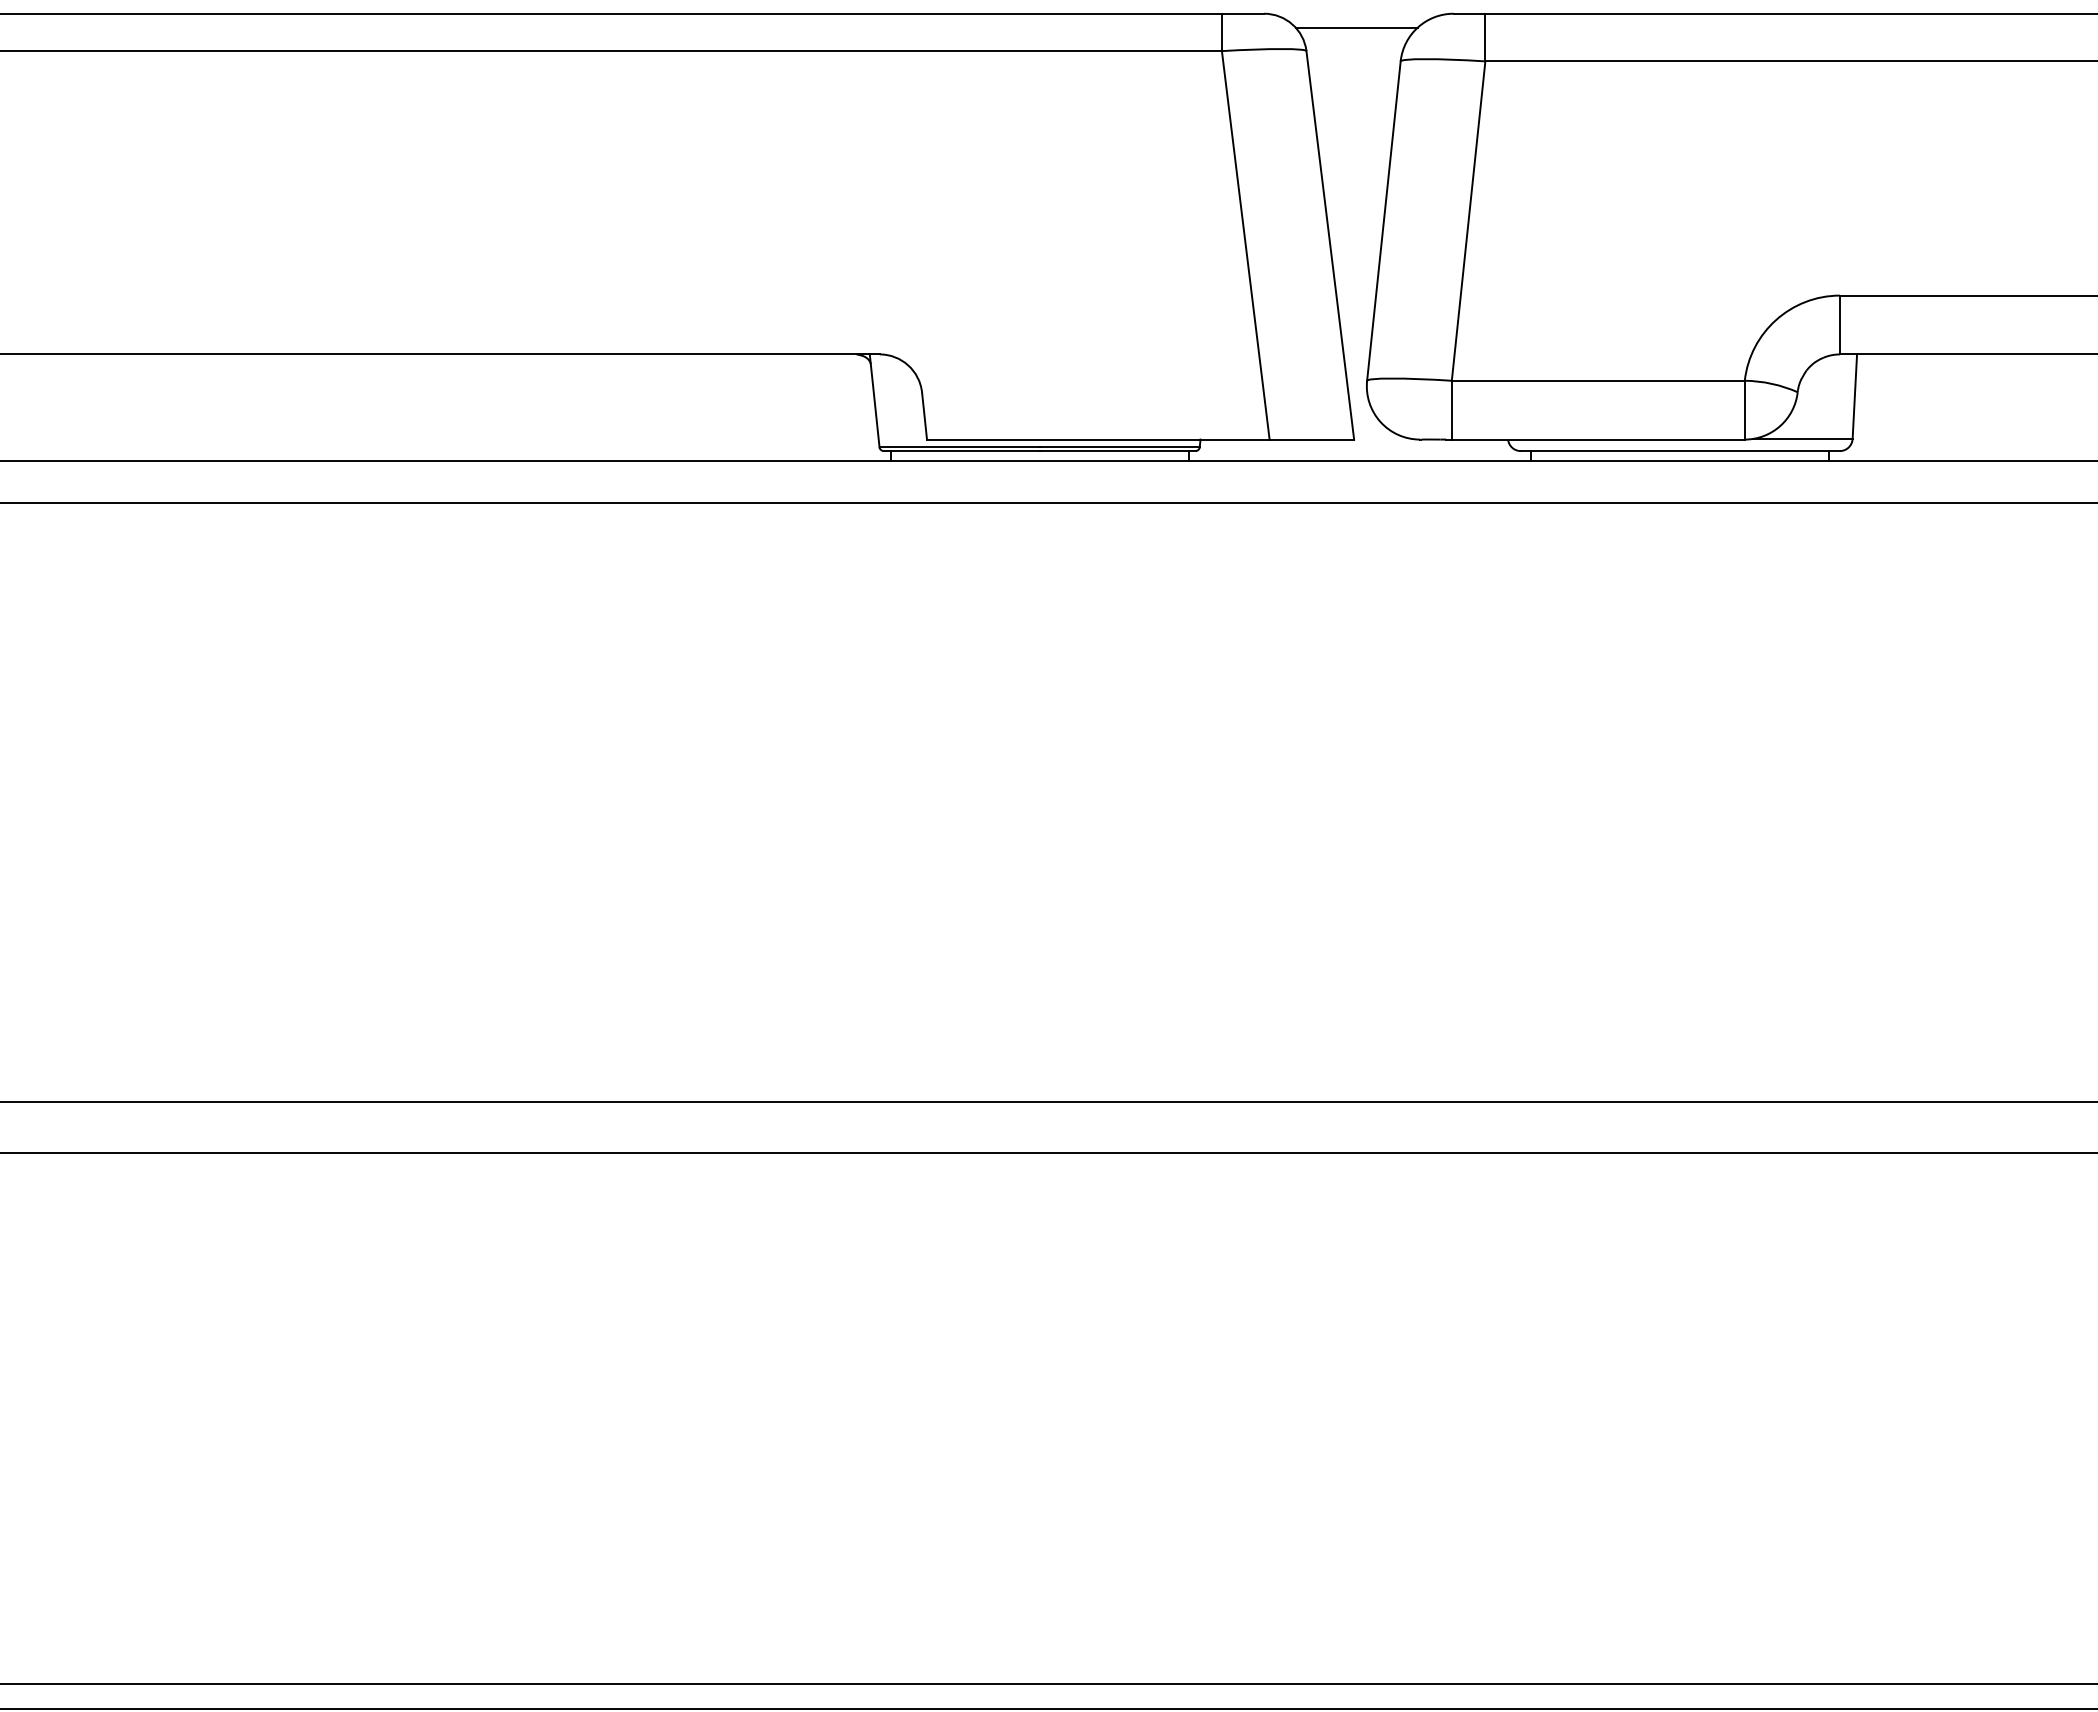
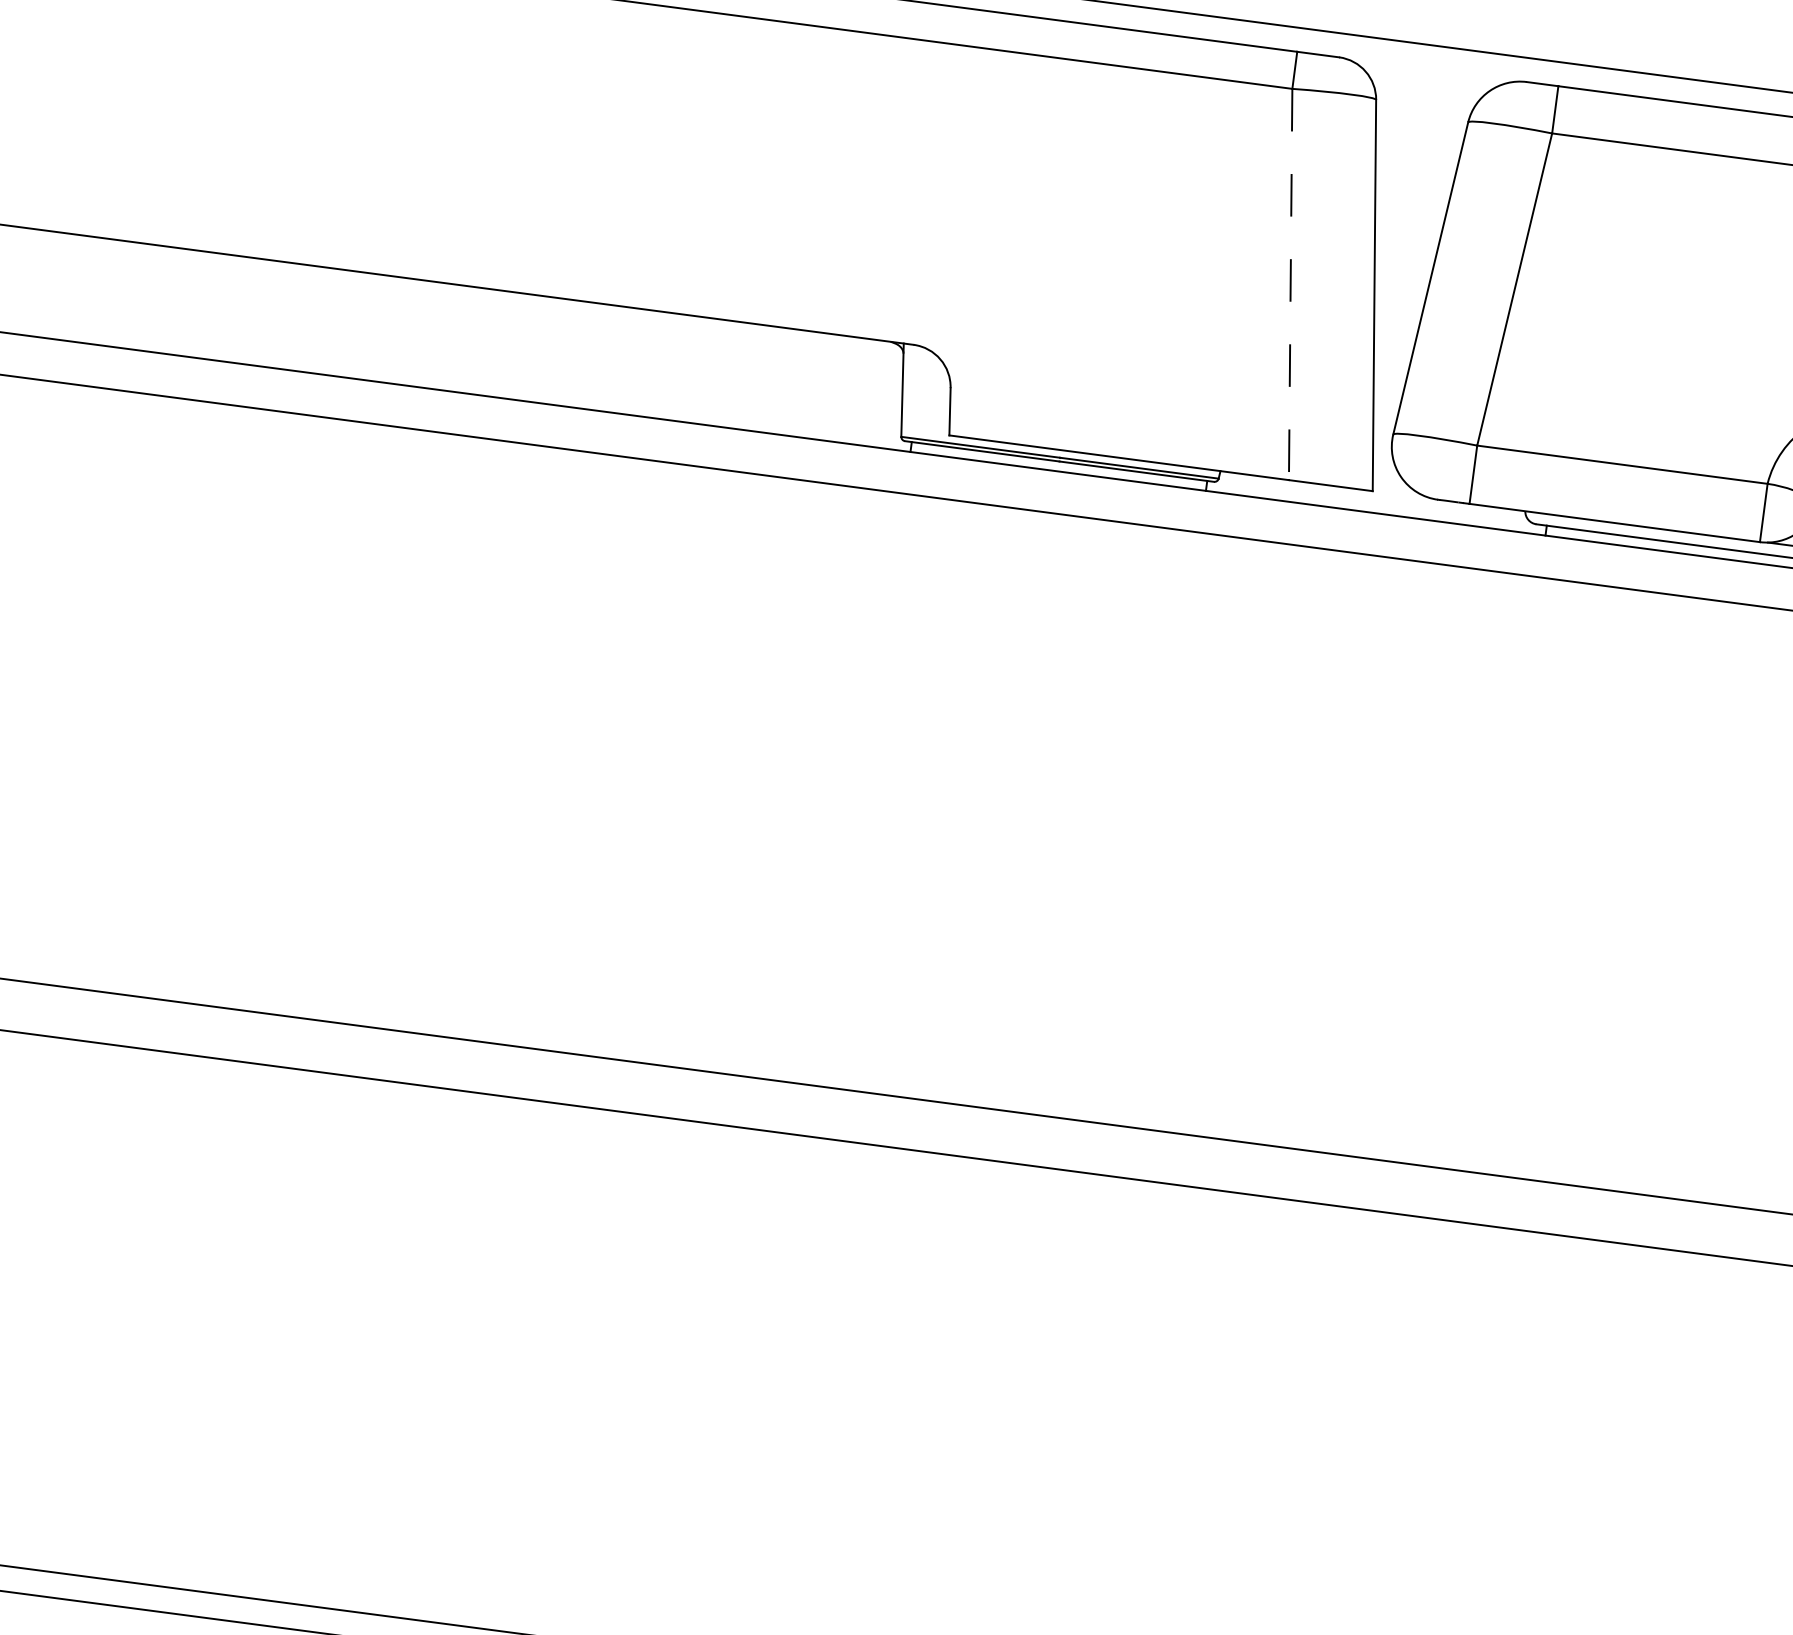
line: (1356, 27) -> (1428, 83), removed
line: (1245, 245) -> (1290, 284), solid -> dashed

